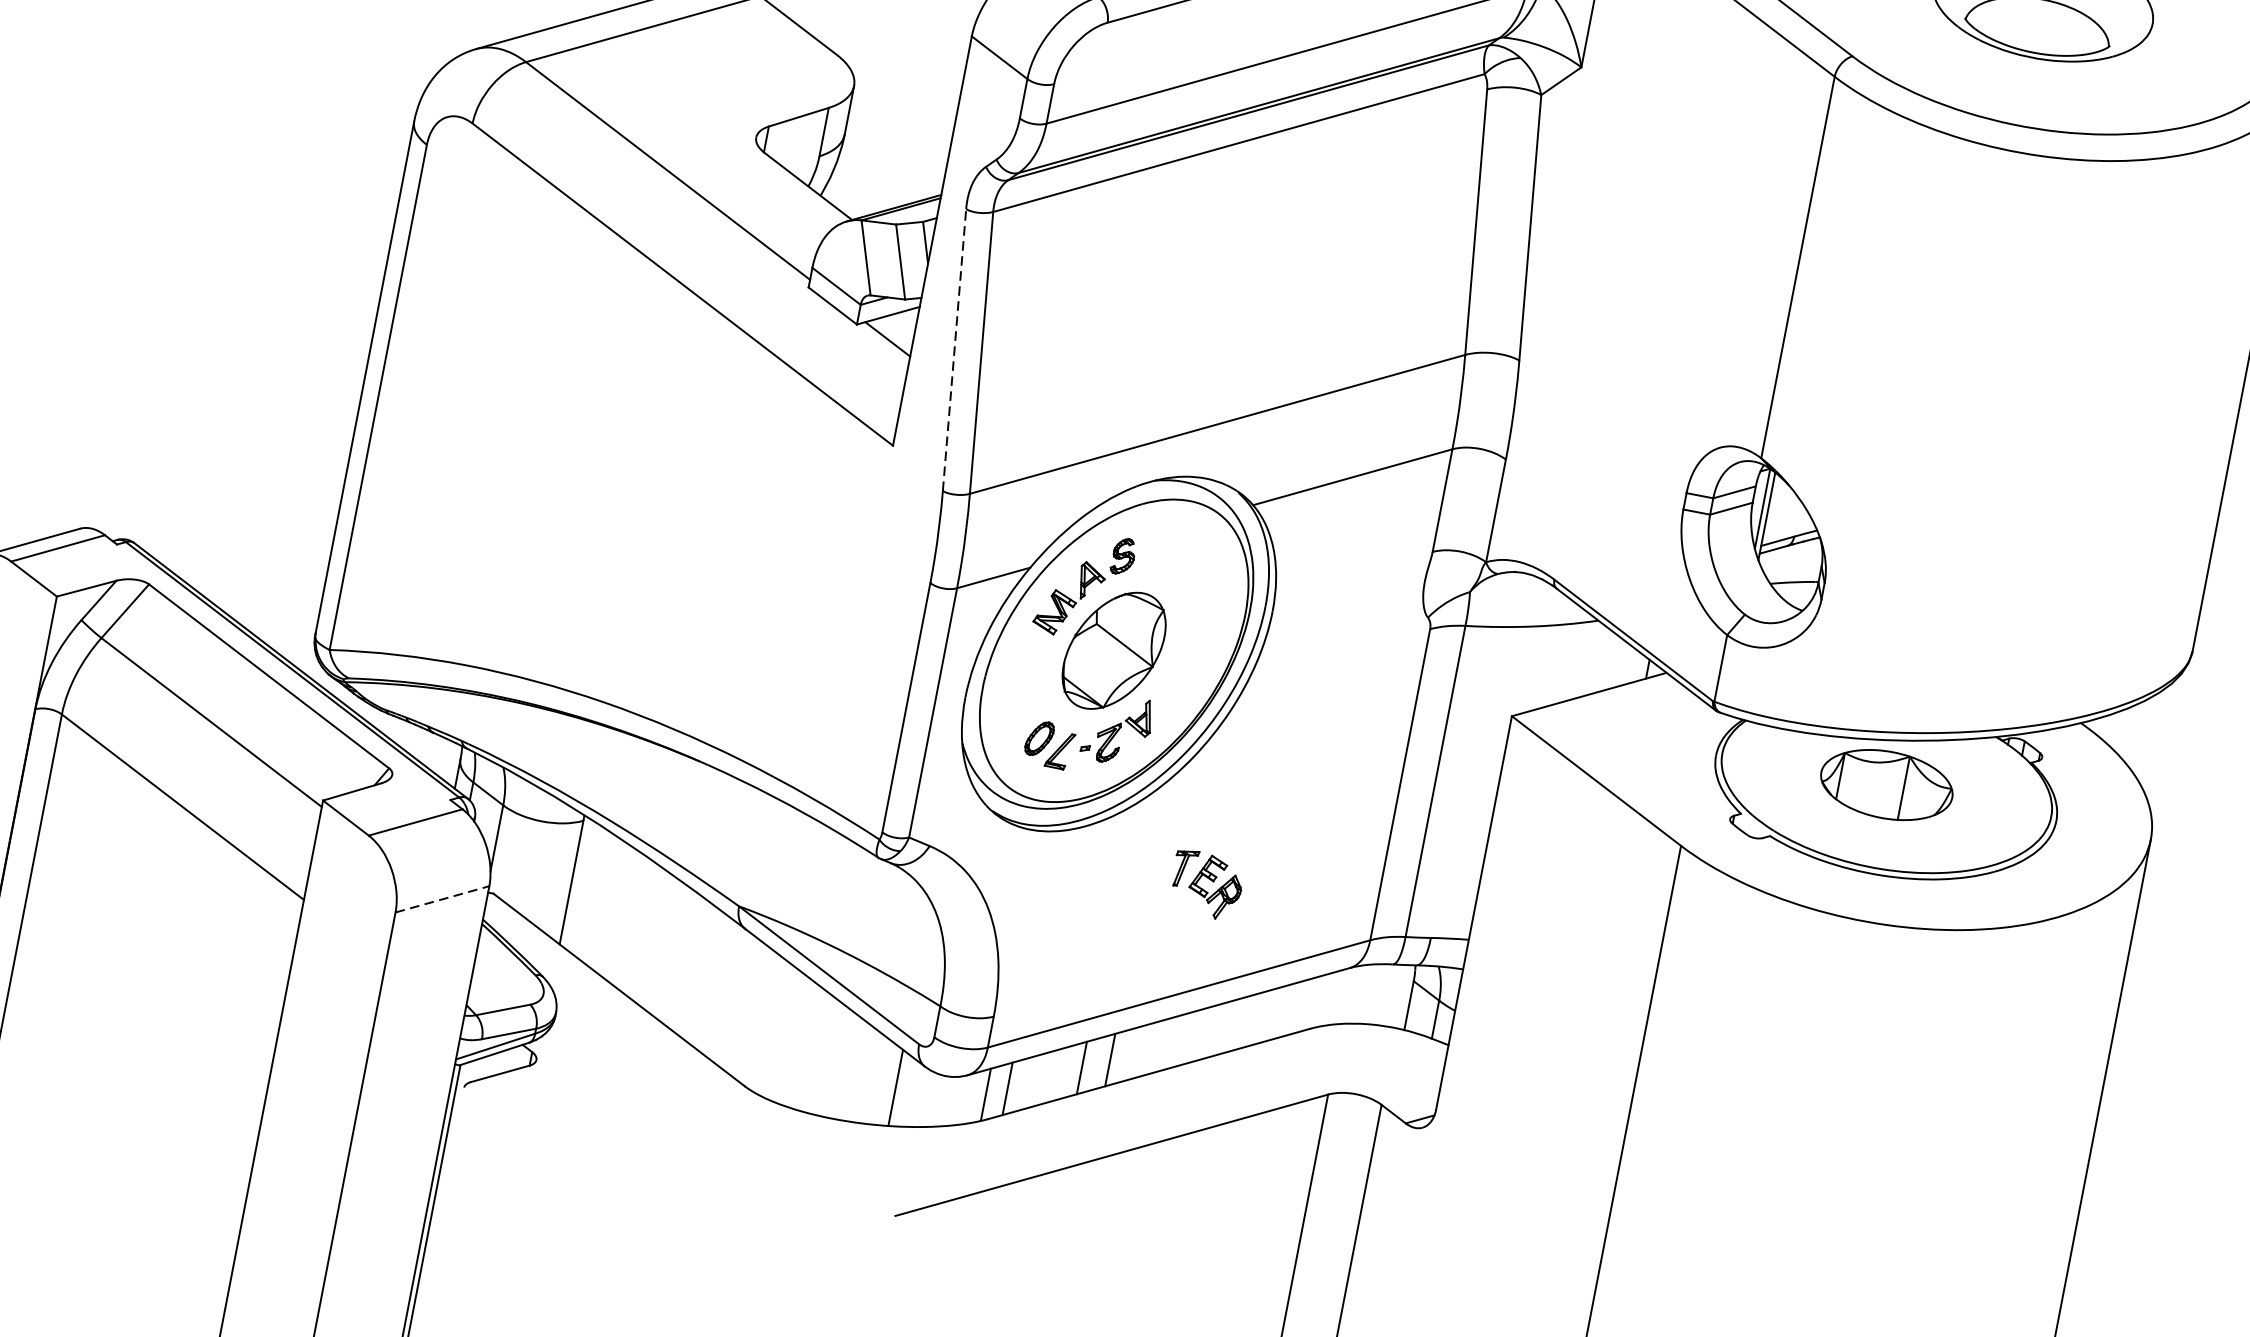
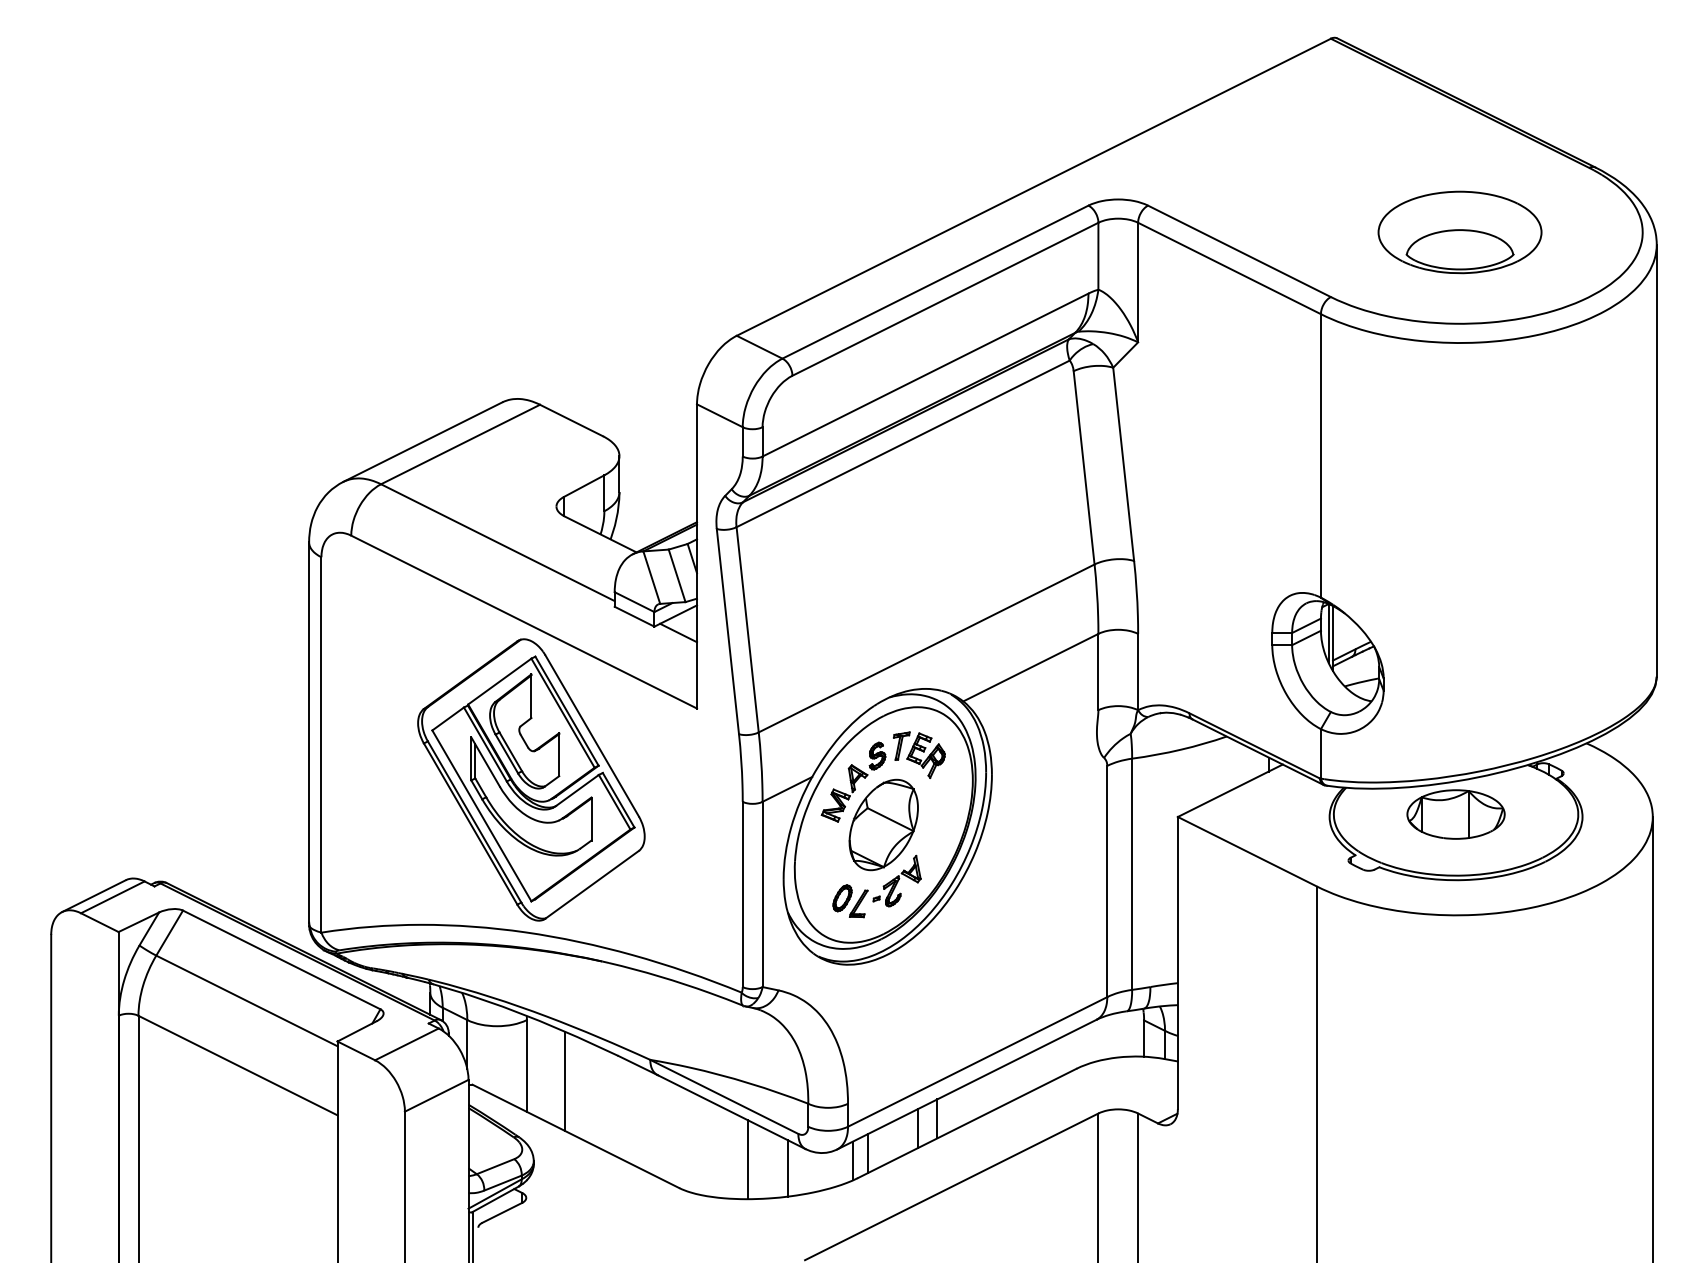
line: (953, 349) -> (727, 631), dashed -> solid
part: (651, 498) -> (531, 779), added
part: (1206, 884) -> (919, 754), moved
line: (442, 898) -> (436, 1095), dashed -> solid
line: (618, 911) -> (564, 1080), added
line: (844, 1065) -> (747, 1159), added

